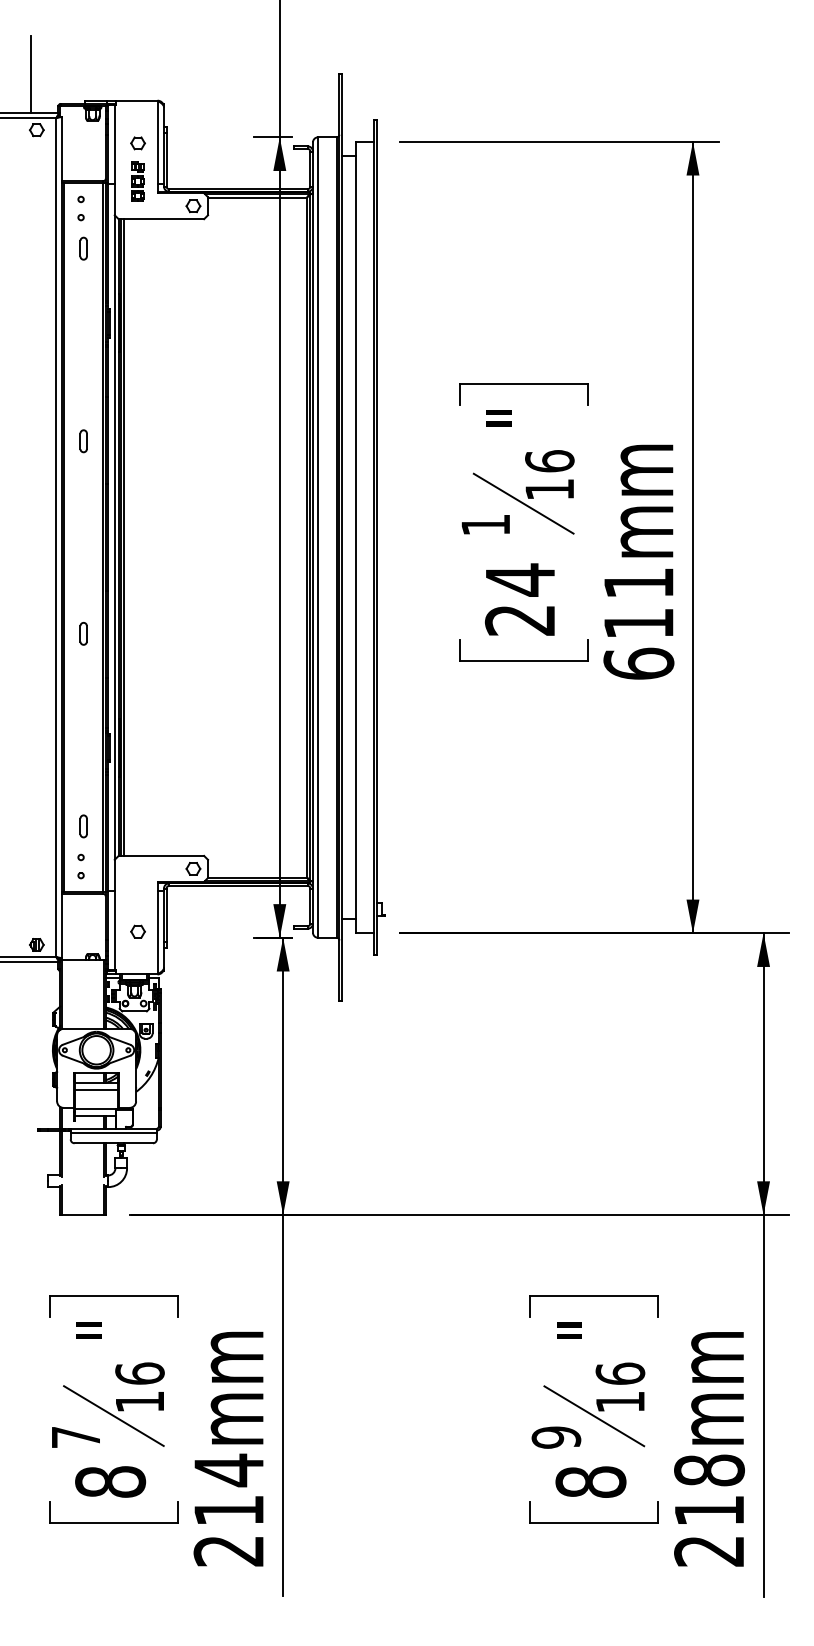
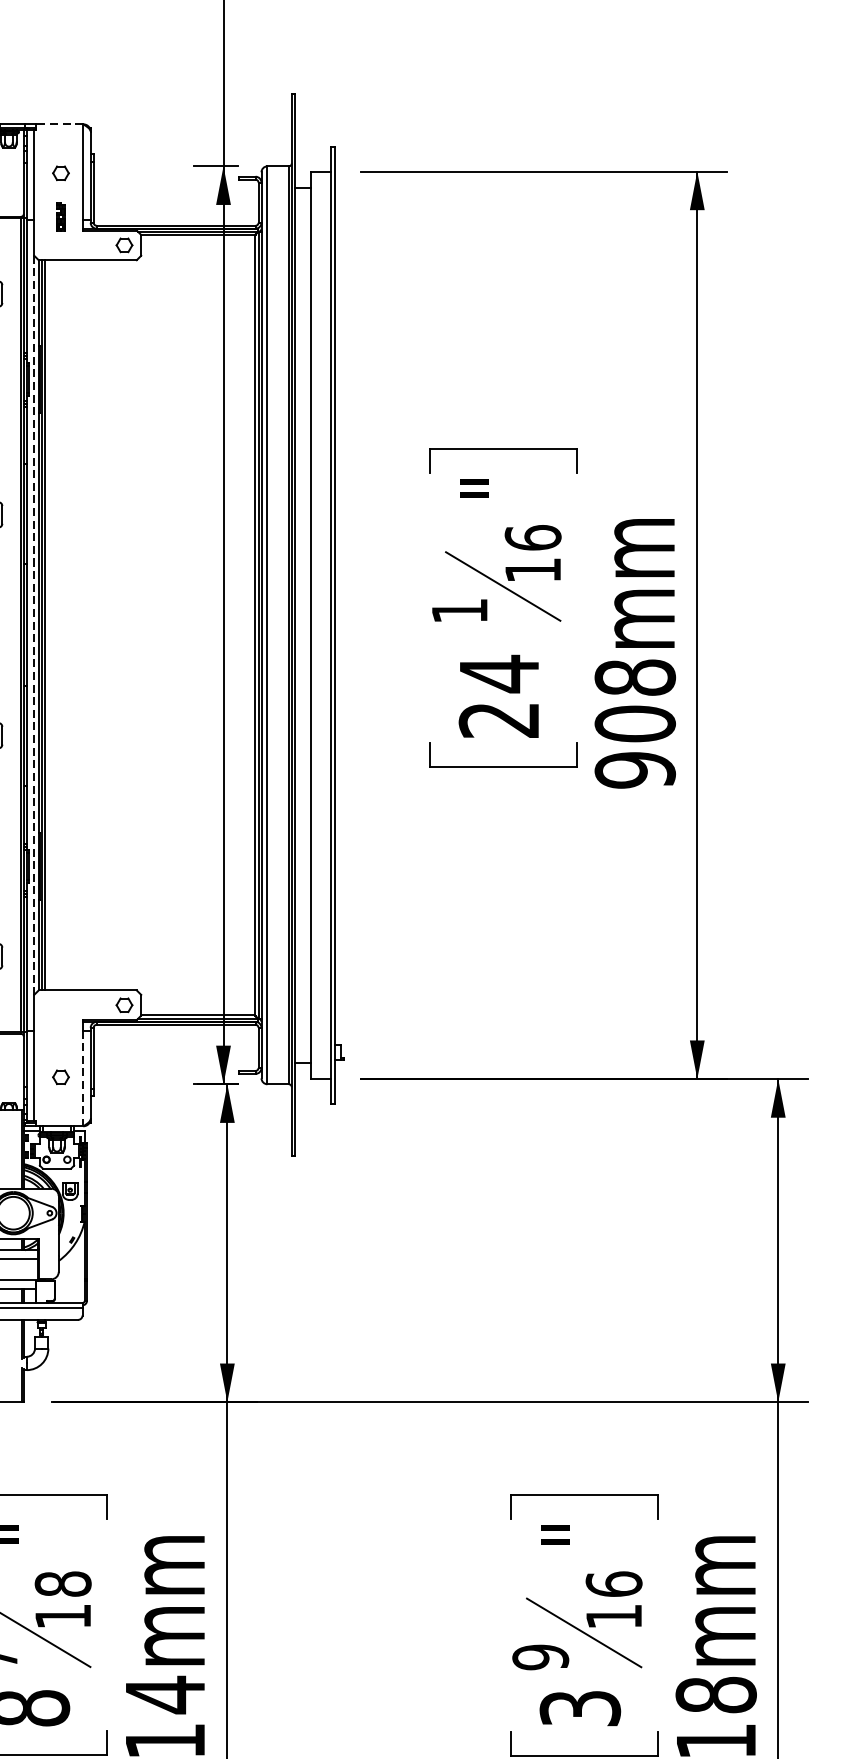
line: (136, 100) -> (59, 124), solid -> dashed
part: (137, 181) -> (60, 217), size x0.6
line: (114, 538) -> (33, 626), solid -> dashed
text: (638, 623) -> (634, 723), 611mm -> 908mm
line: (157, 932) -> (83, 1078), solid -> dashed
text: (139, 1373) -> (62, 1583), 16 -> 18
text: (590, 1481) -> (579, 1707), 8 -> 3

